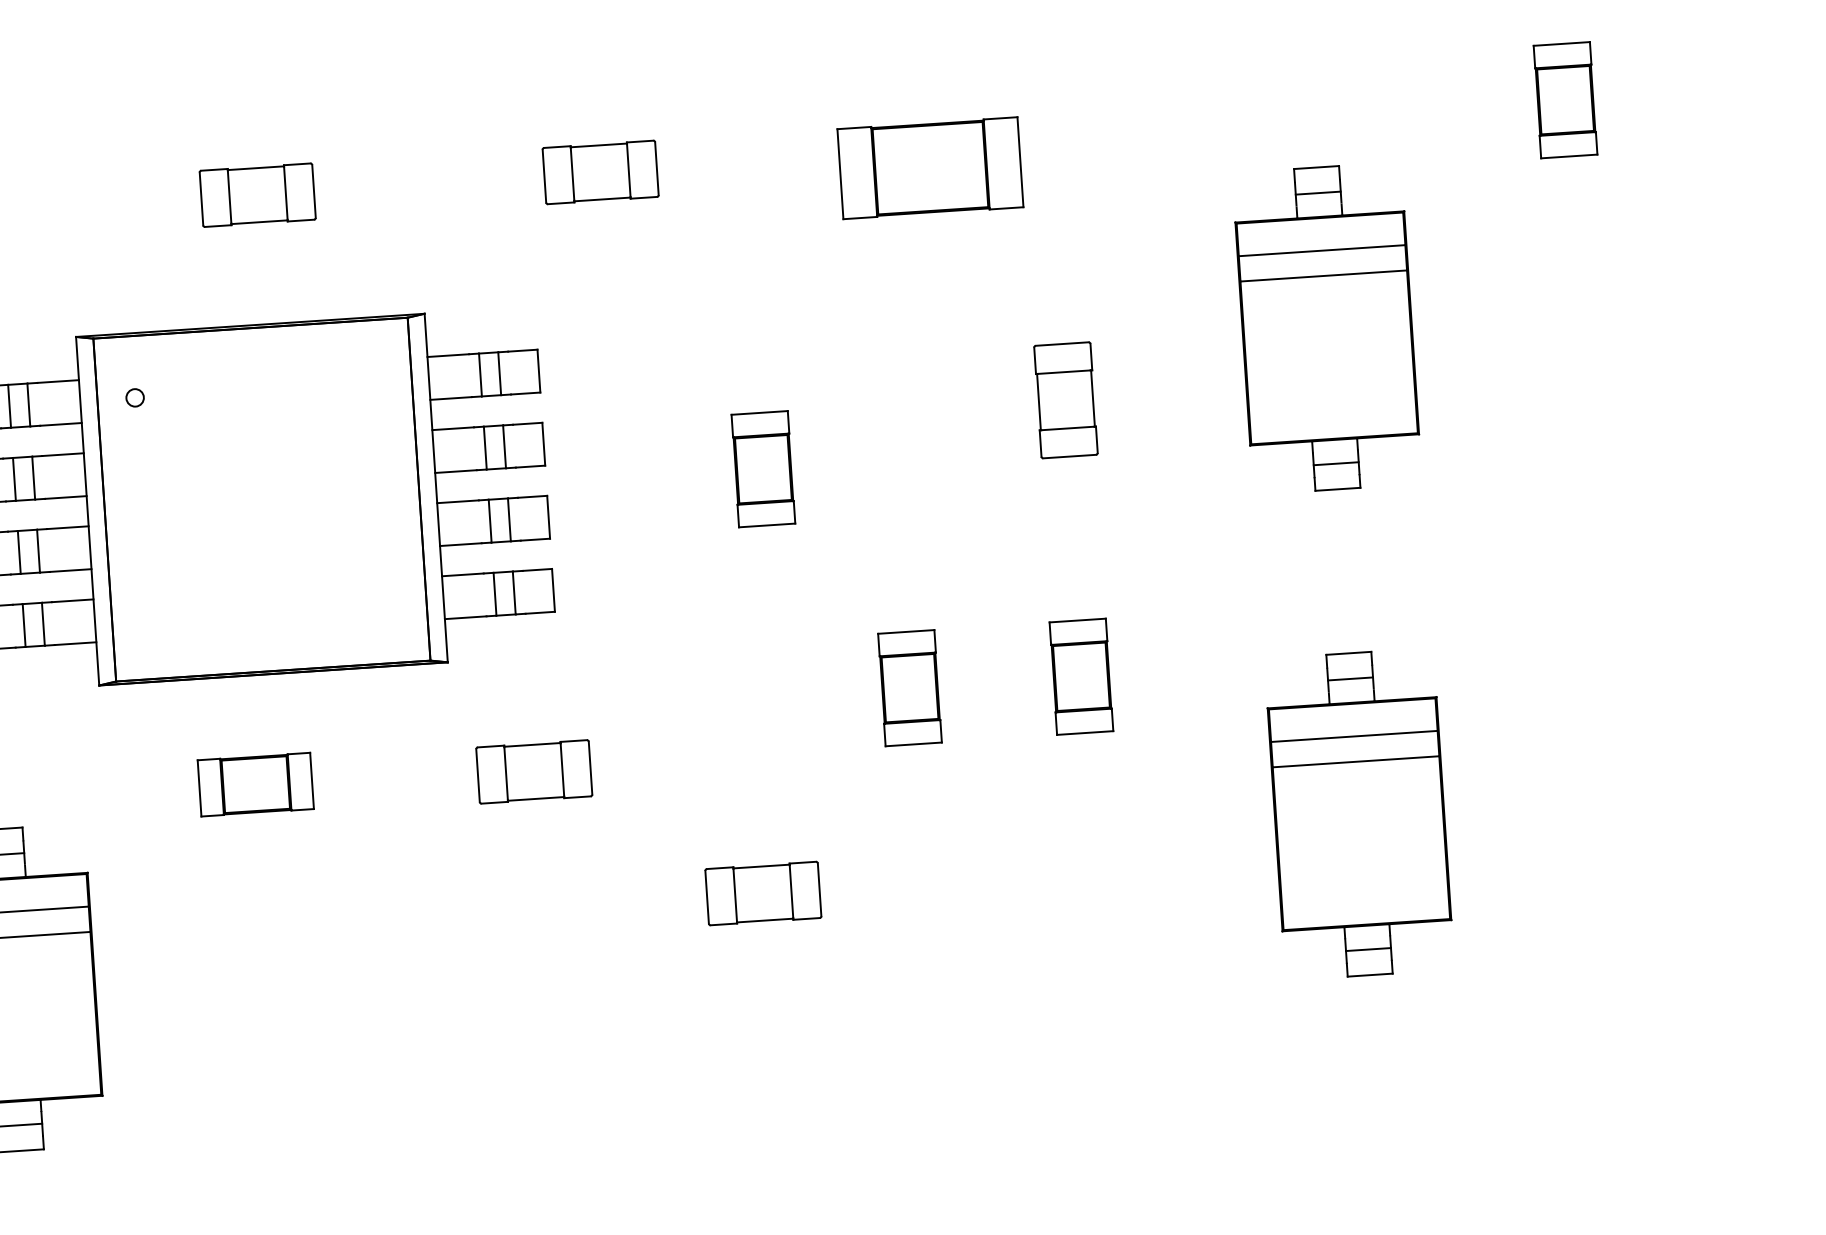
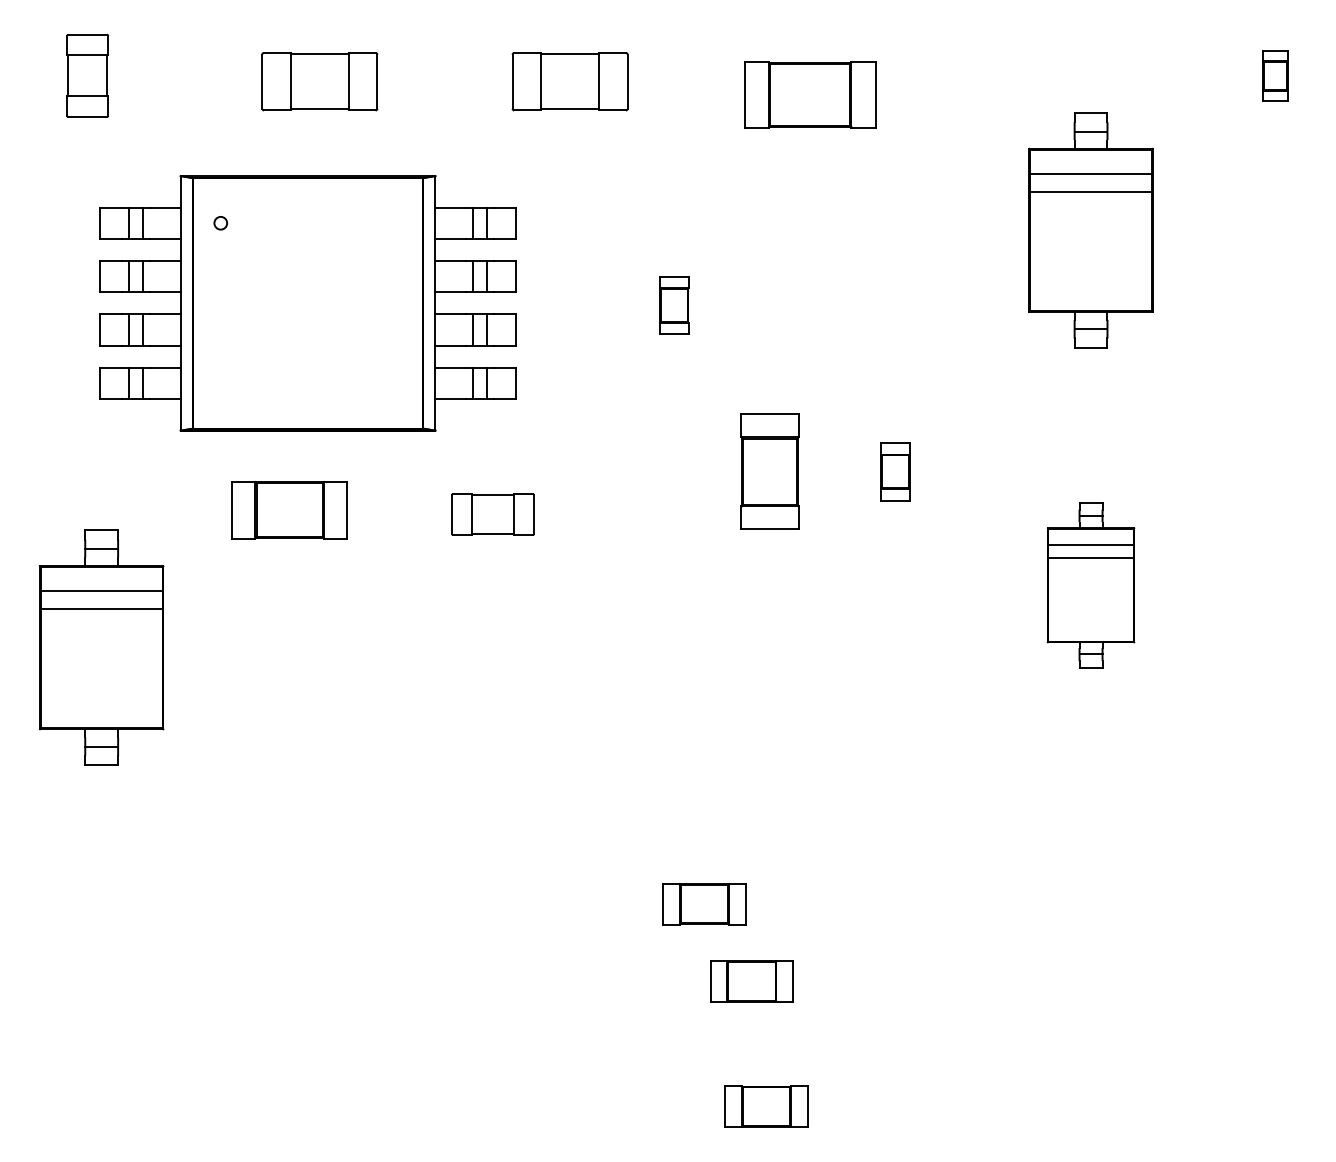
part: (1565, 99) -> (1275, 75), size x0.6
part: (601, 171) -> (570, 81), size x1.4
part: (257, 194) -> (319, 81), size x1.4
part: (1065, 399) -> (897, 269), removed
part: (763, 469) -> (674, 305), size x0.7
part: (1081, 676) -> (895, 471), size x0.7
part: (910, 687) -> (770, 471), size x1.4
part: (255, 784) -> (289, 510), size x1.4
part: (1358, 814) -> (1090, 585), size x0.7
part: (763, 892) -> (653, 613), removed

